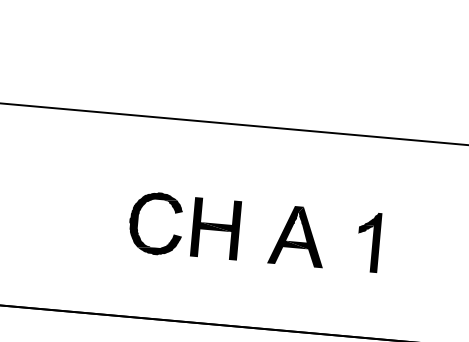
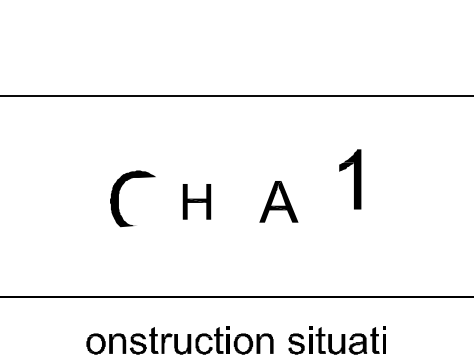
fill: (171, 206) -> (150, 183), removed
part: (215, 228) -> (196, 201), size x0.6
part: (297, 235) -> (278, 201), size x0.7
part: (368, 242) -> (350, 179), moved
fill: (159, 243) -> (141, 221), removed

